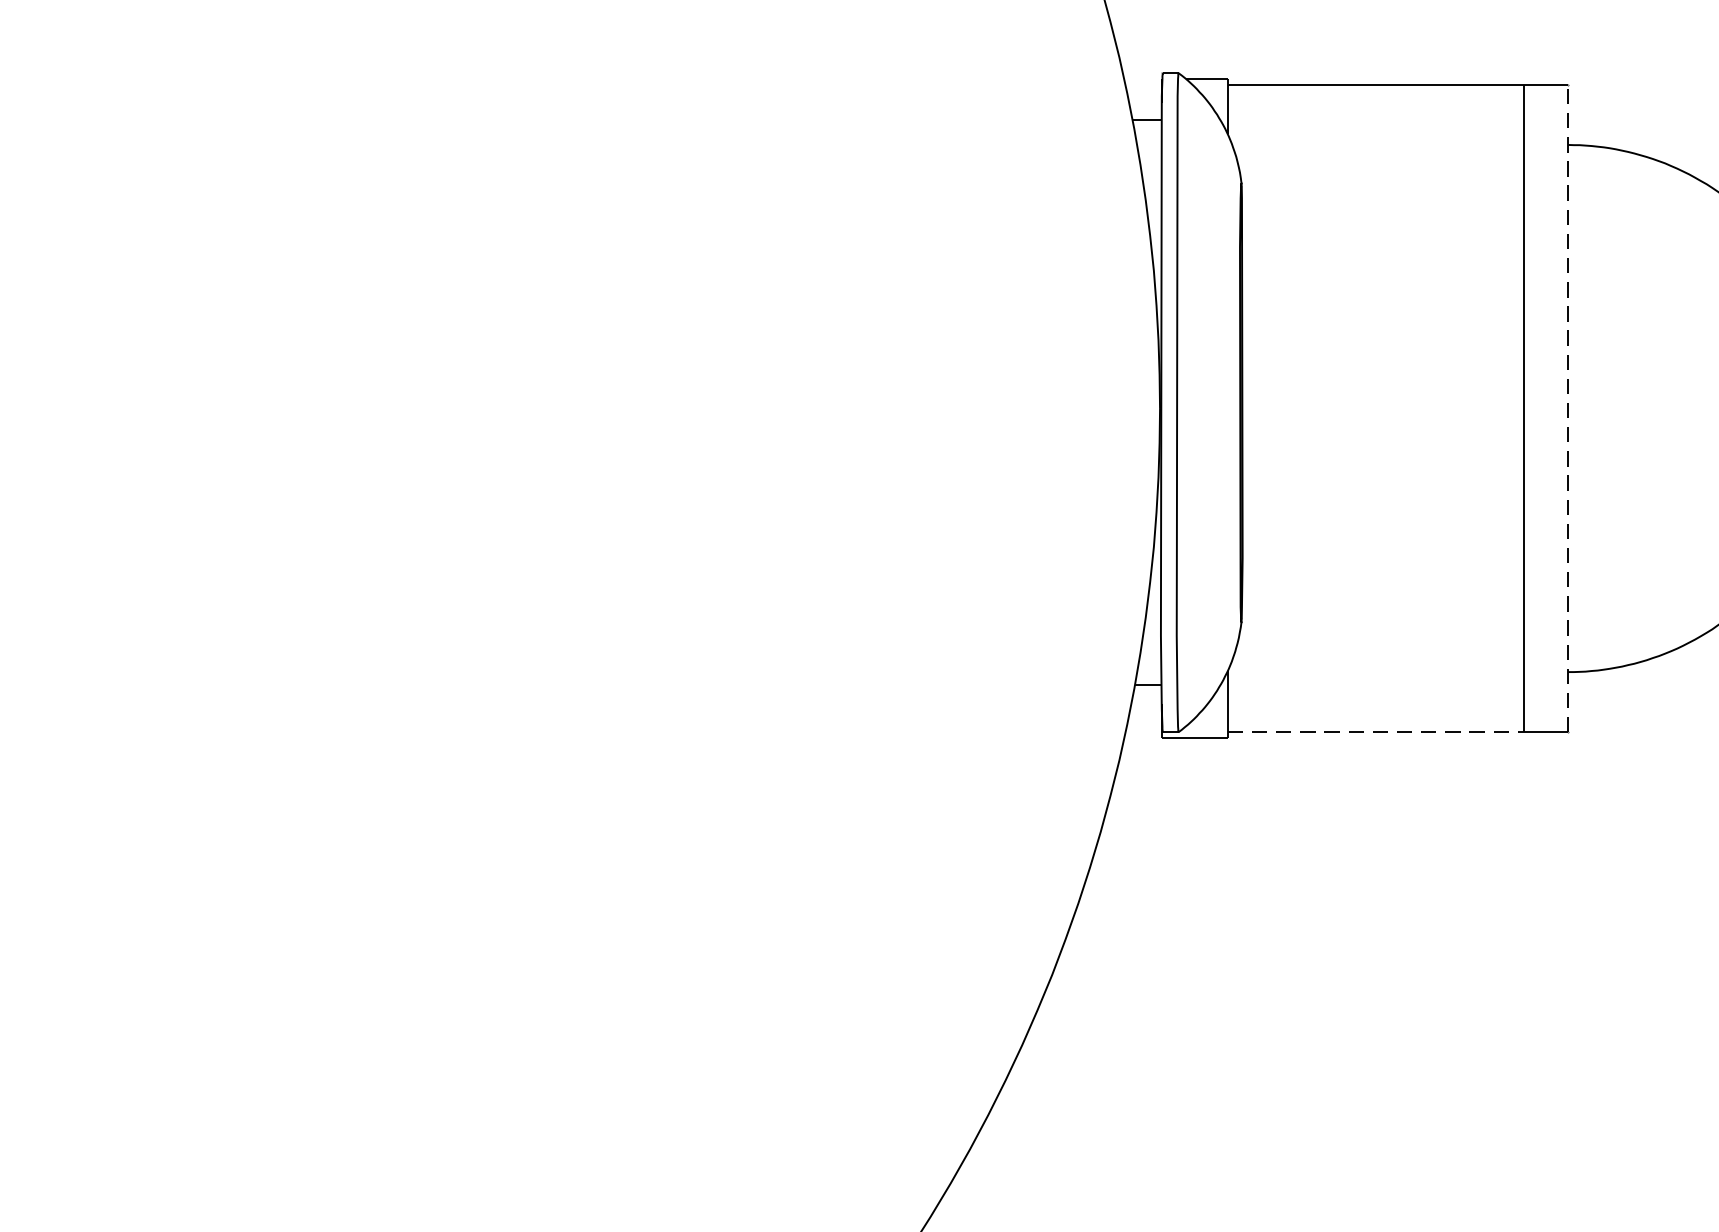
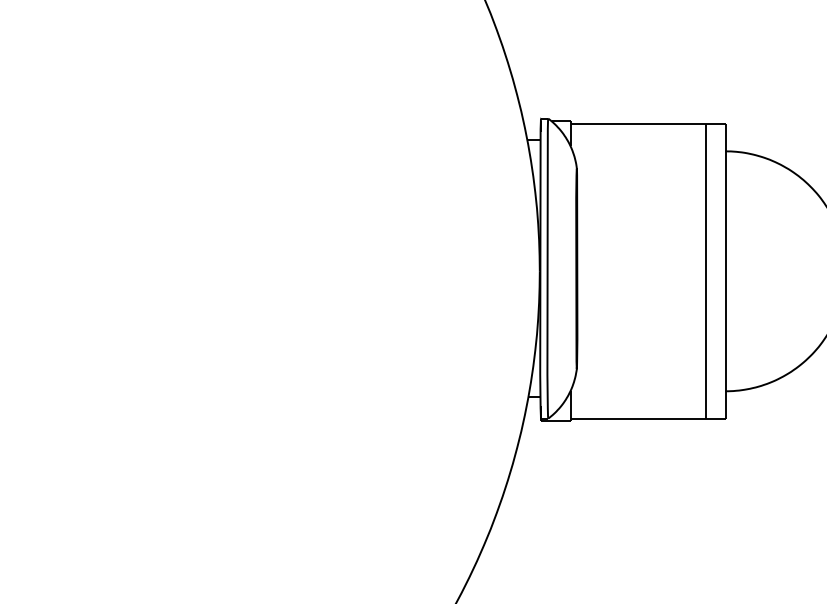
line: (1567, 406) -> (725, 270), dashed -> solid
line: (1376, 731) -> (638, 418), dashed -> solid

